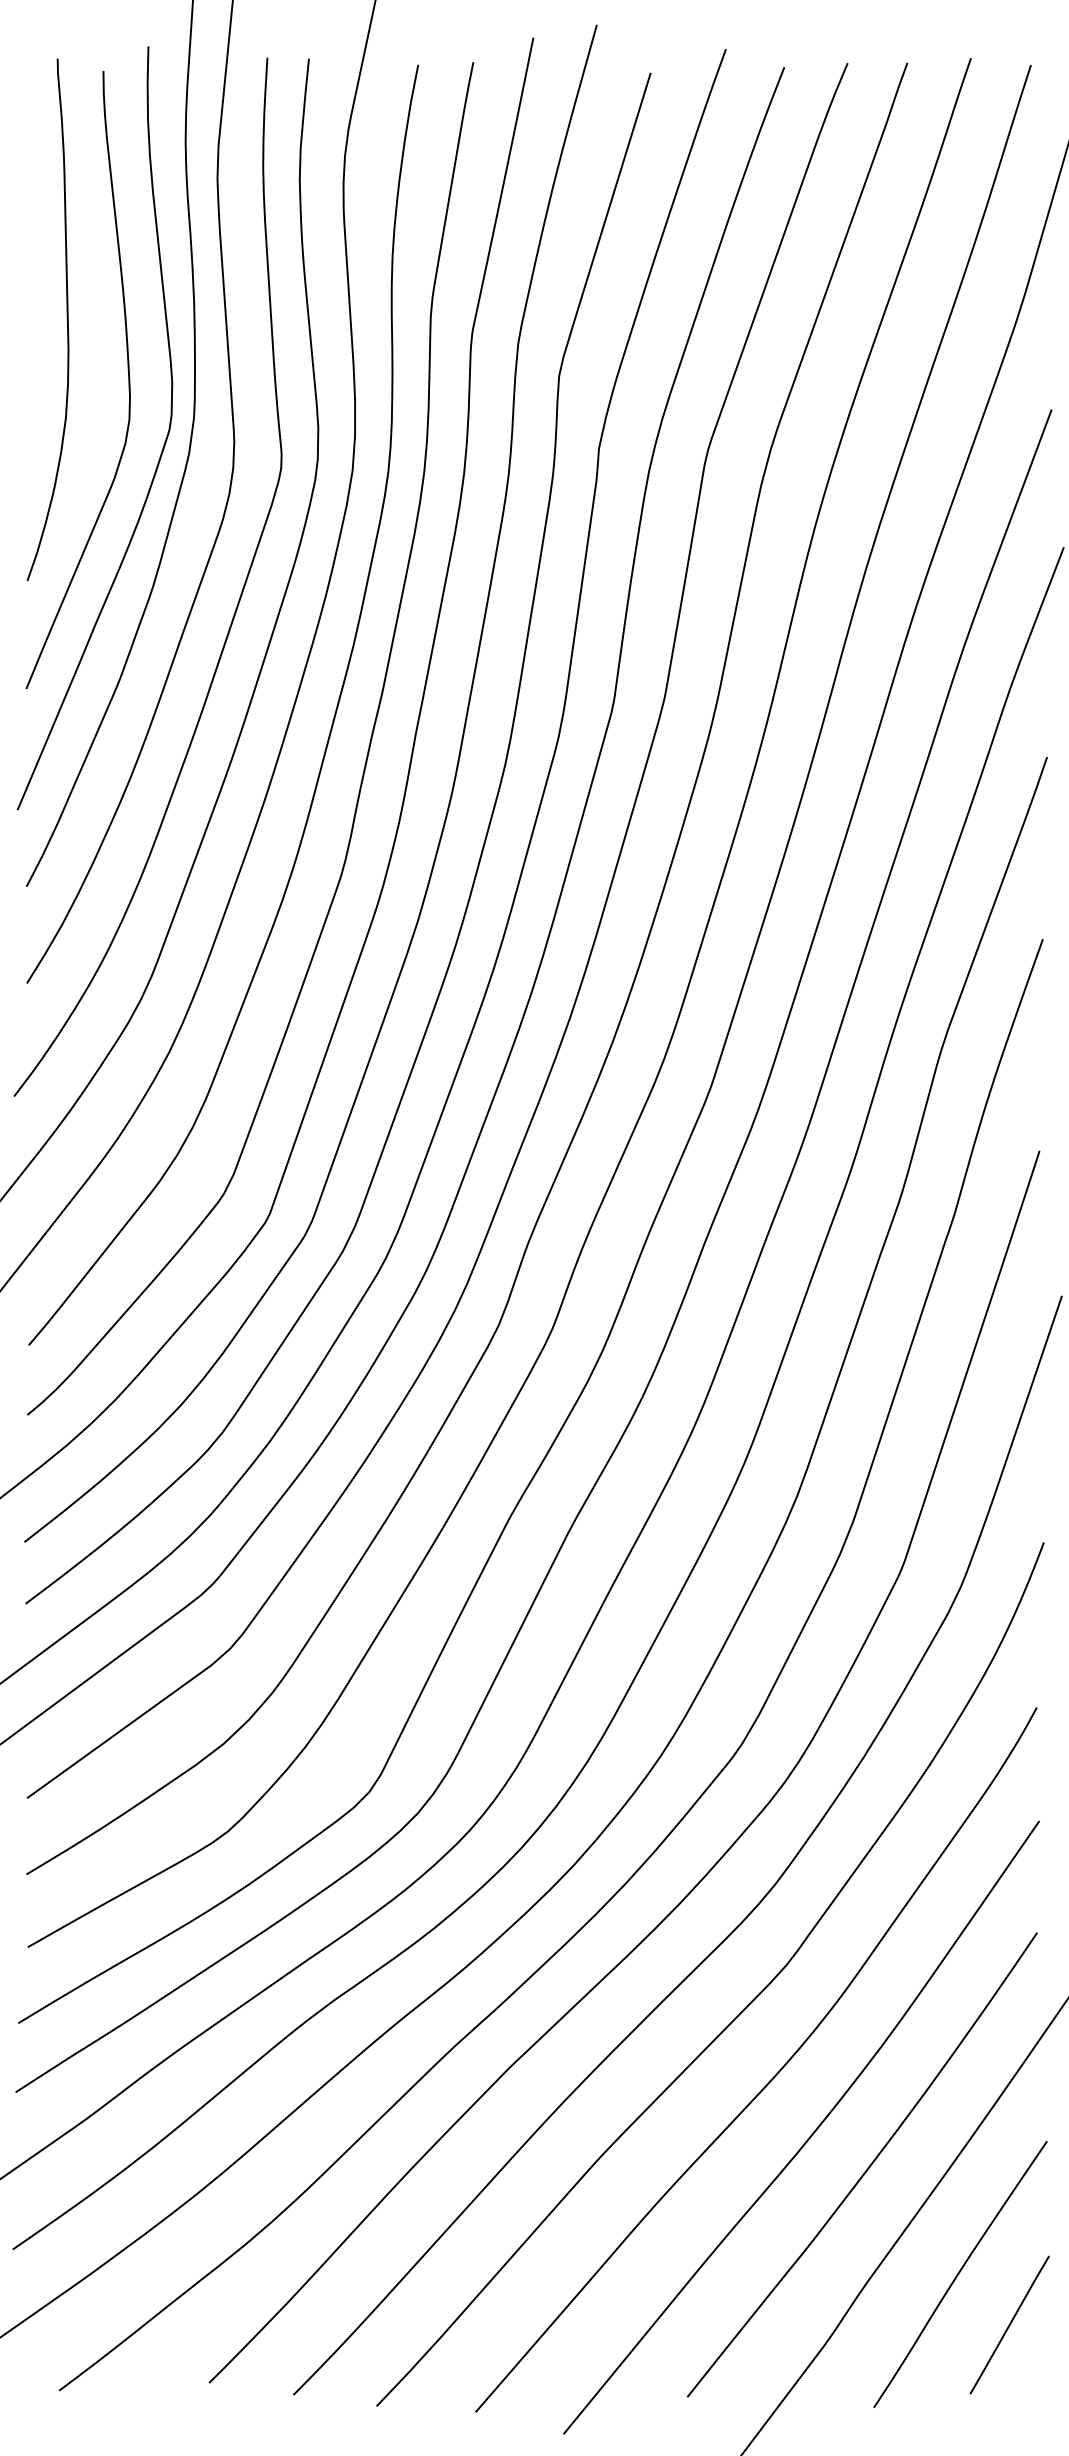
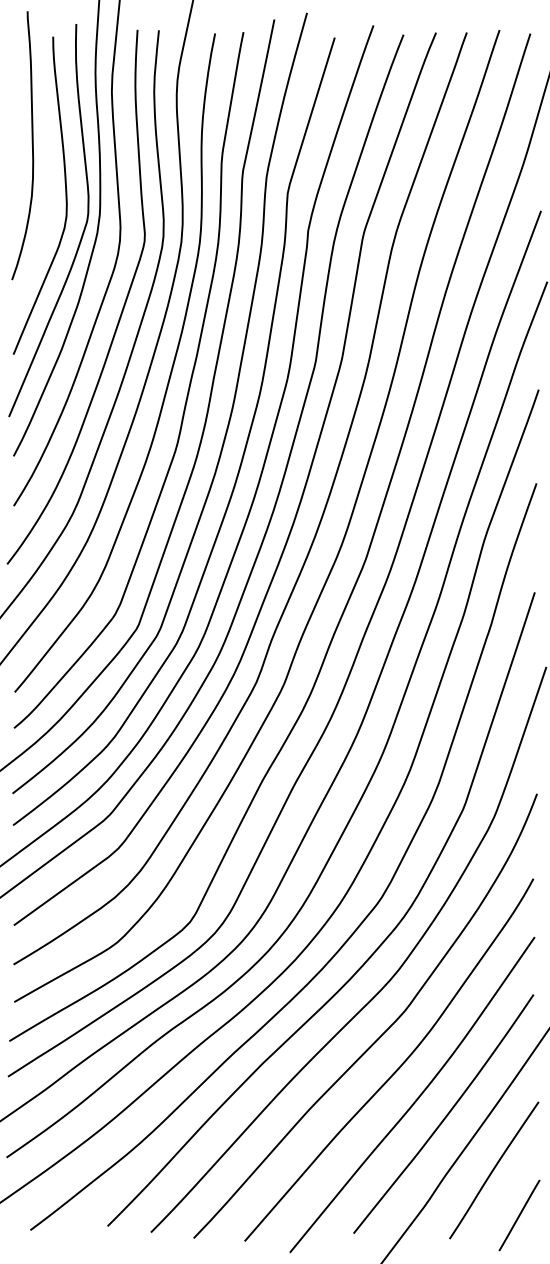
curve: (65, 317) -> (31, 144), moved
line: (1009, 2325) -> (519, 1215), moved

